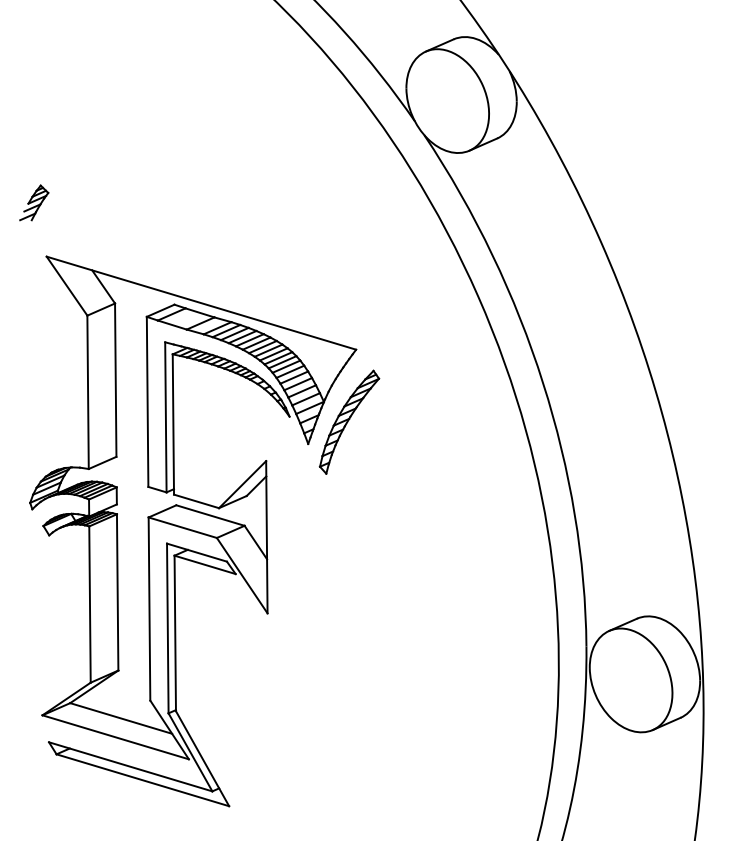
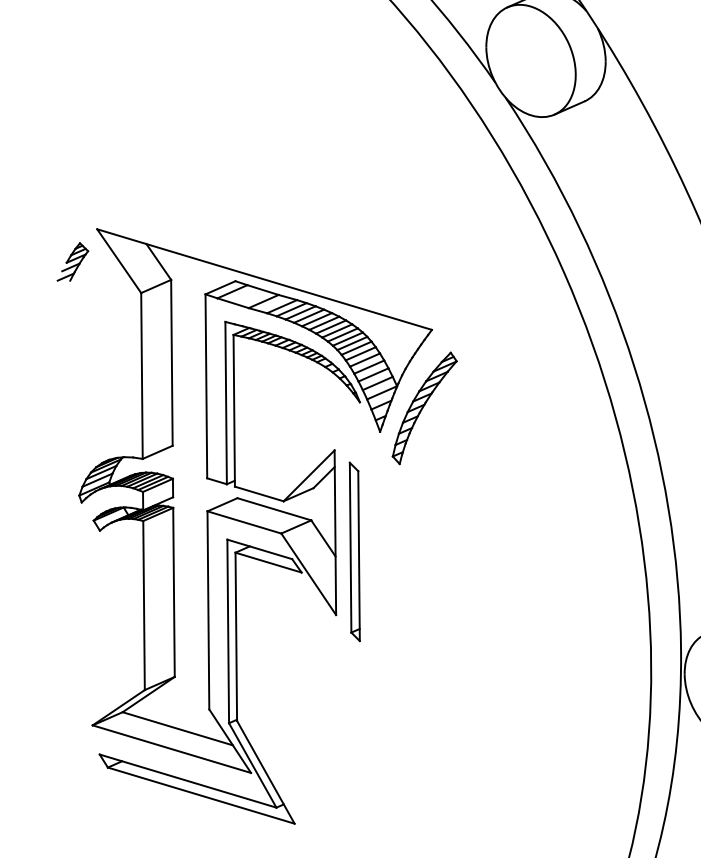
part: (34, 202) -> (73, 261), moved
part: (284, 554) -> (354, 551), added

